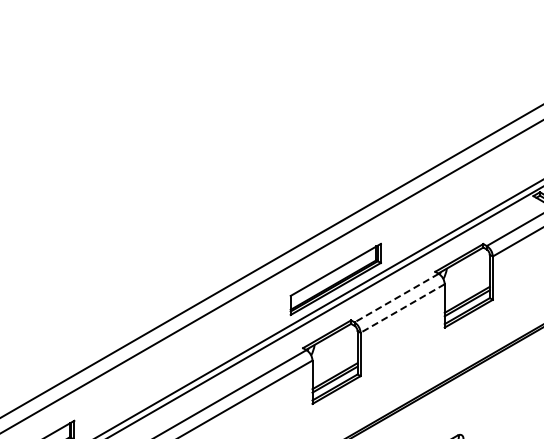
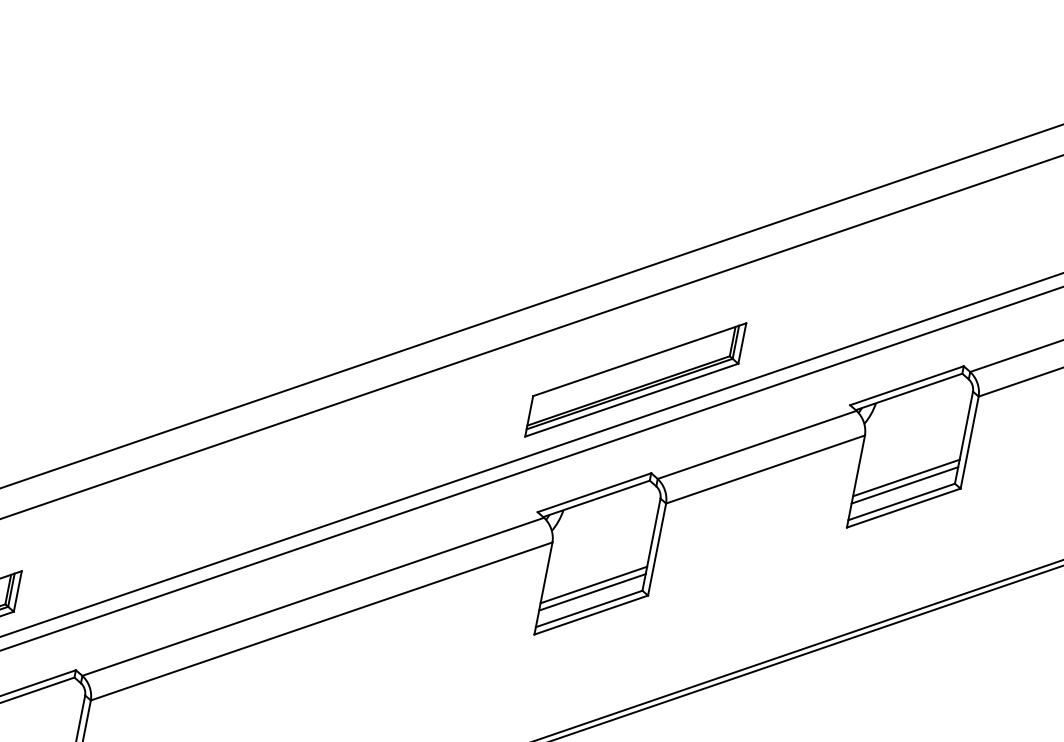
line: (396, 298) -> (756, 445), dashed -> solid
line: (402, 308) -> (765, 469), dashed -> solid

